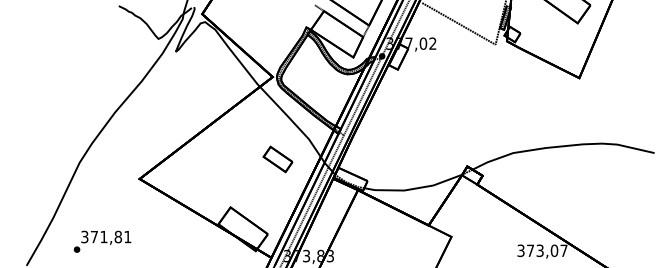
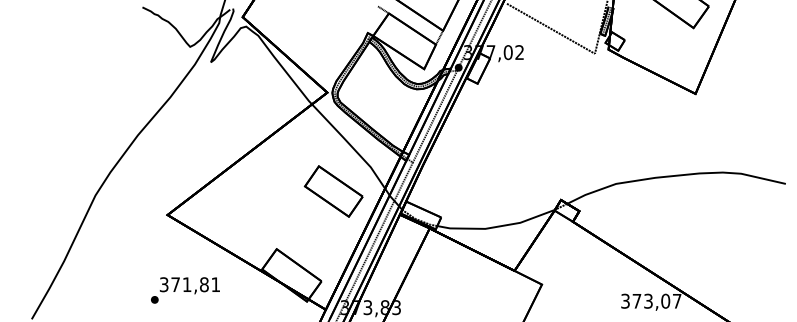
part: (277, 159) -> (333, 191), size x1.67
text: (102, 241) -> (185, 290), moved

